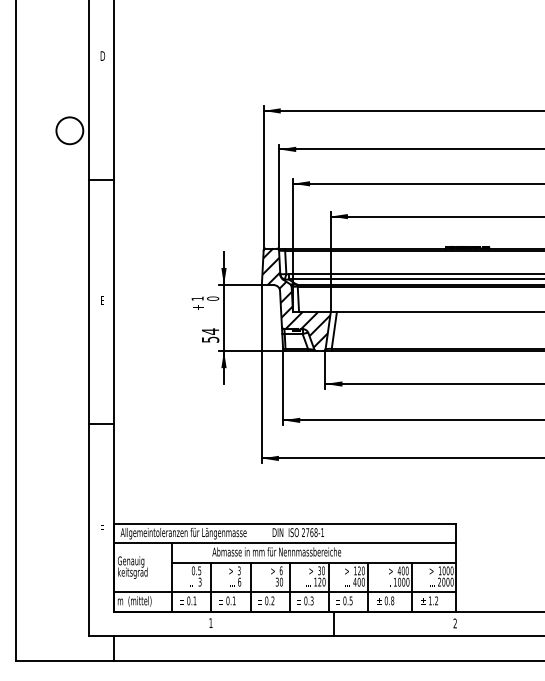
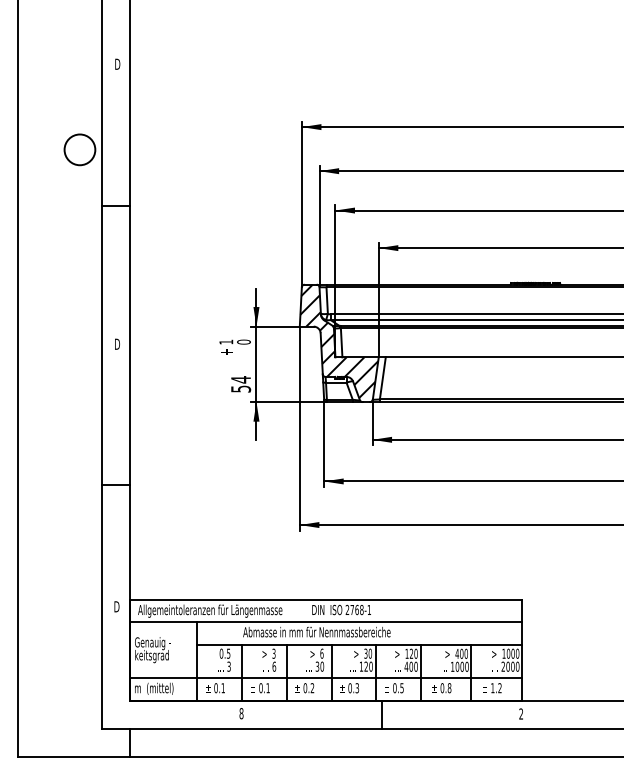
text: (102, 300) -> (117, 344), E -> D
text: (102, 529) -> (117, 606), F -> D
text: (210, 622) -> (241, 712), 1 -> 8

